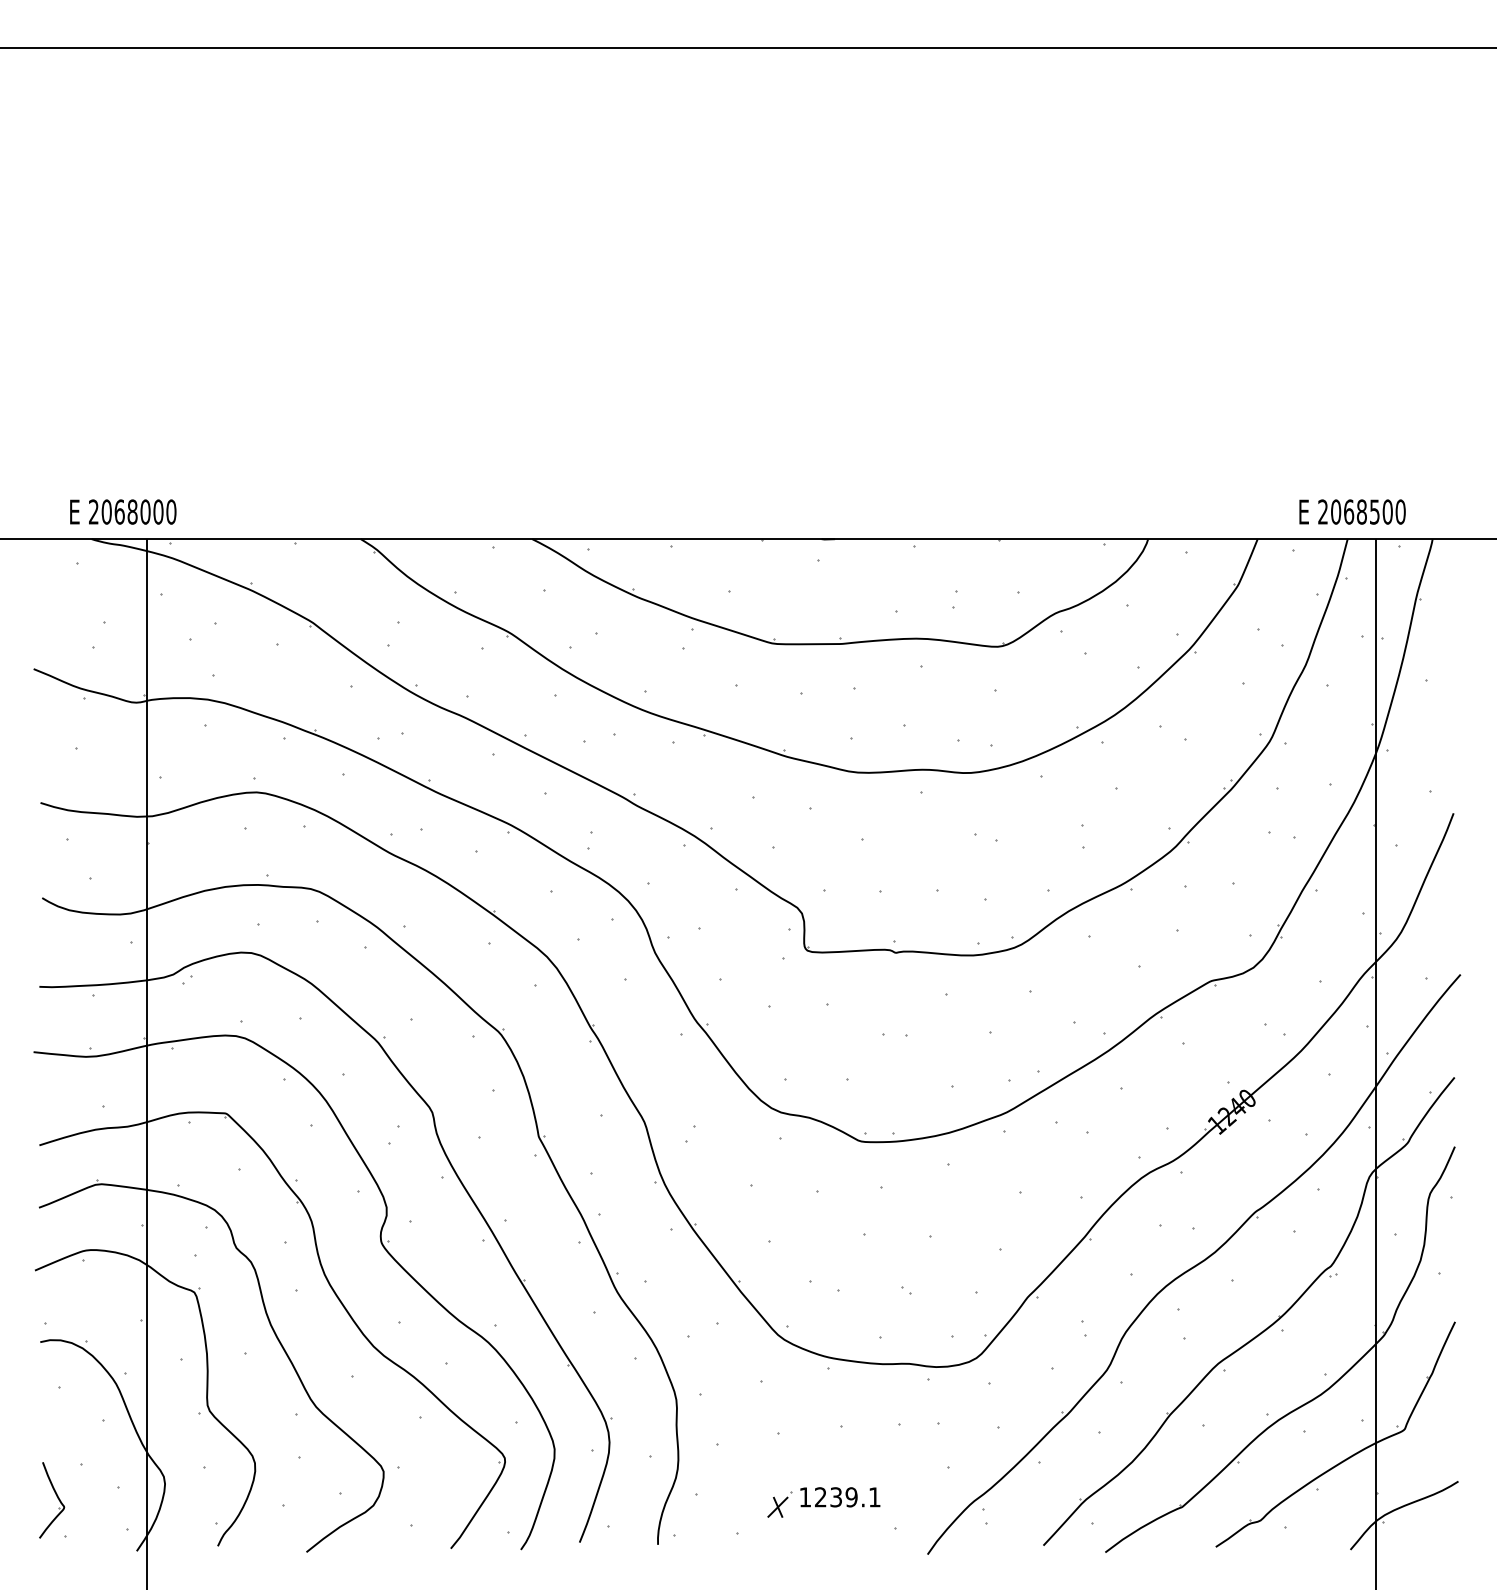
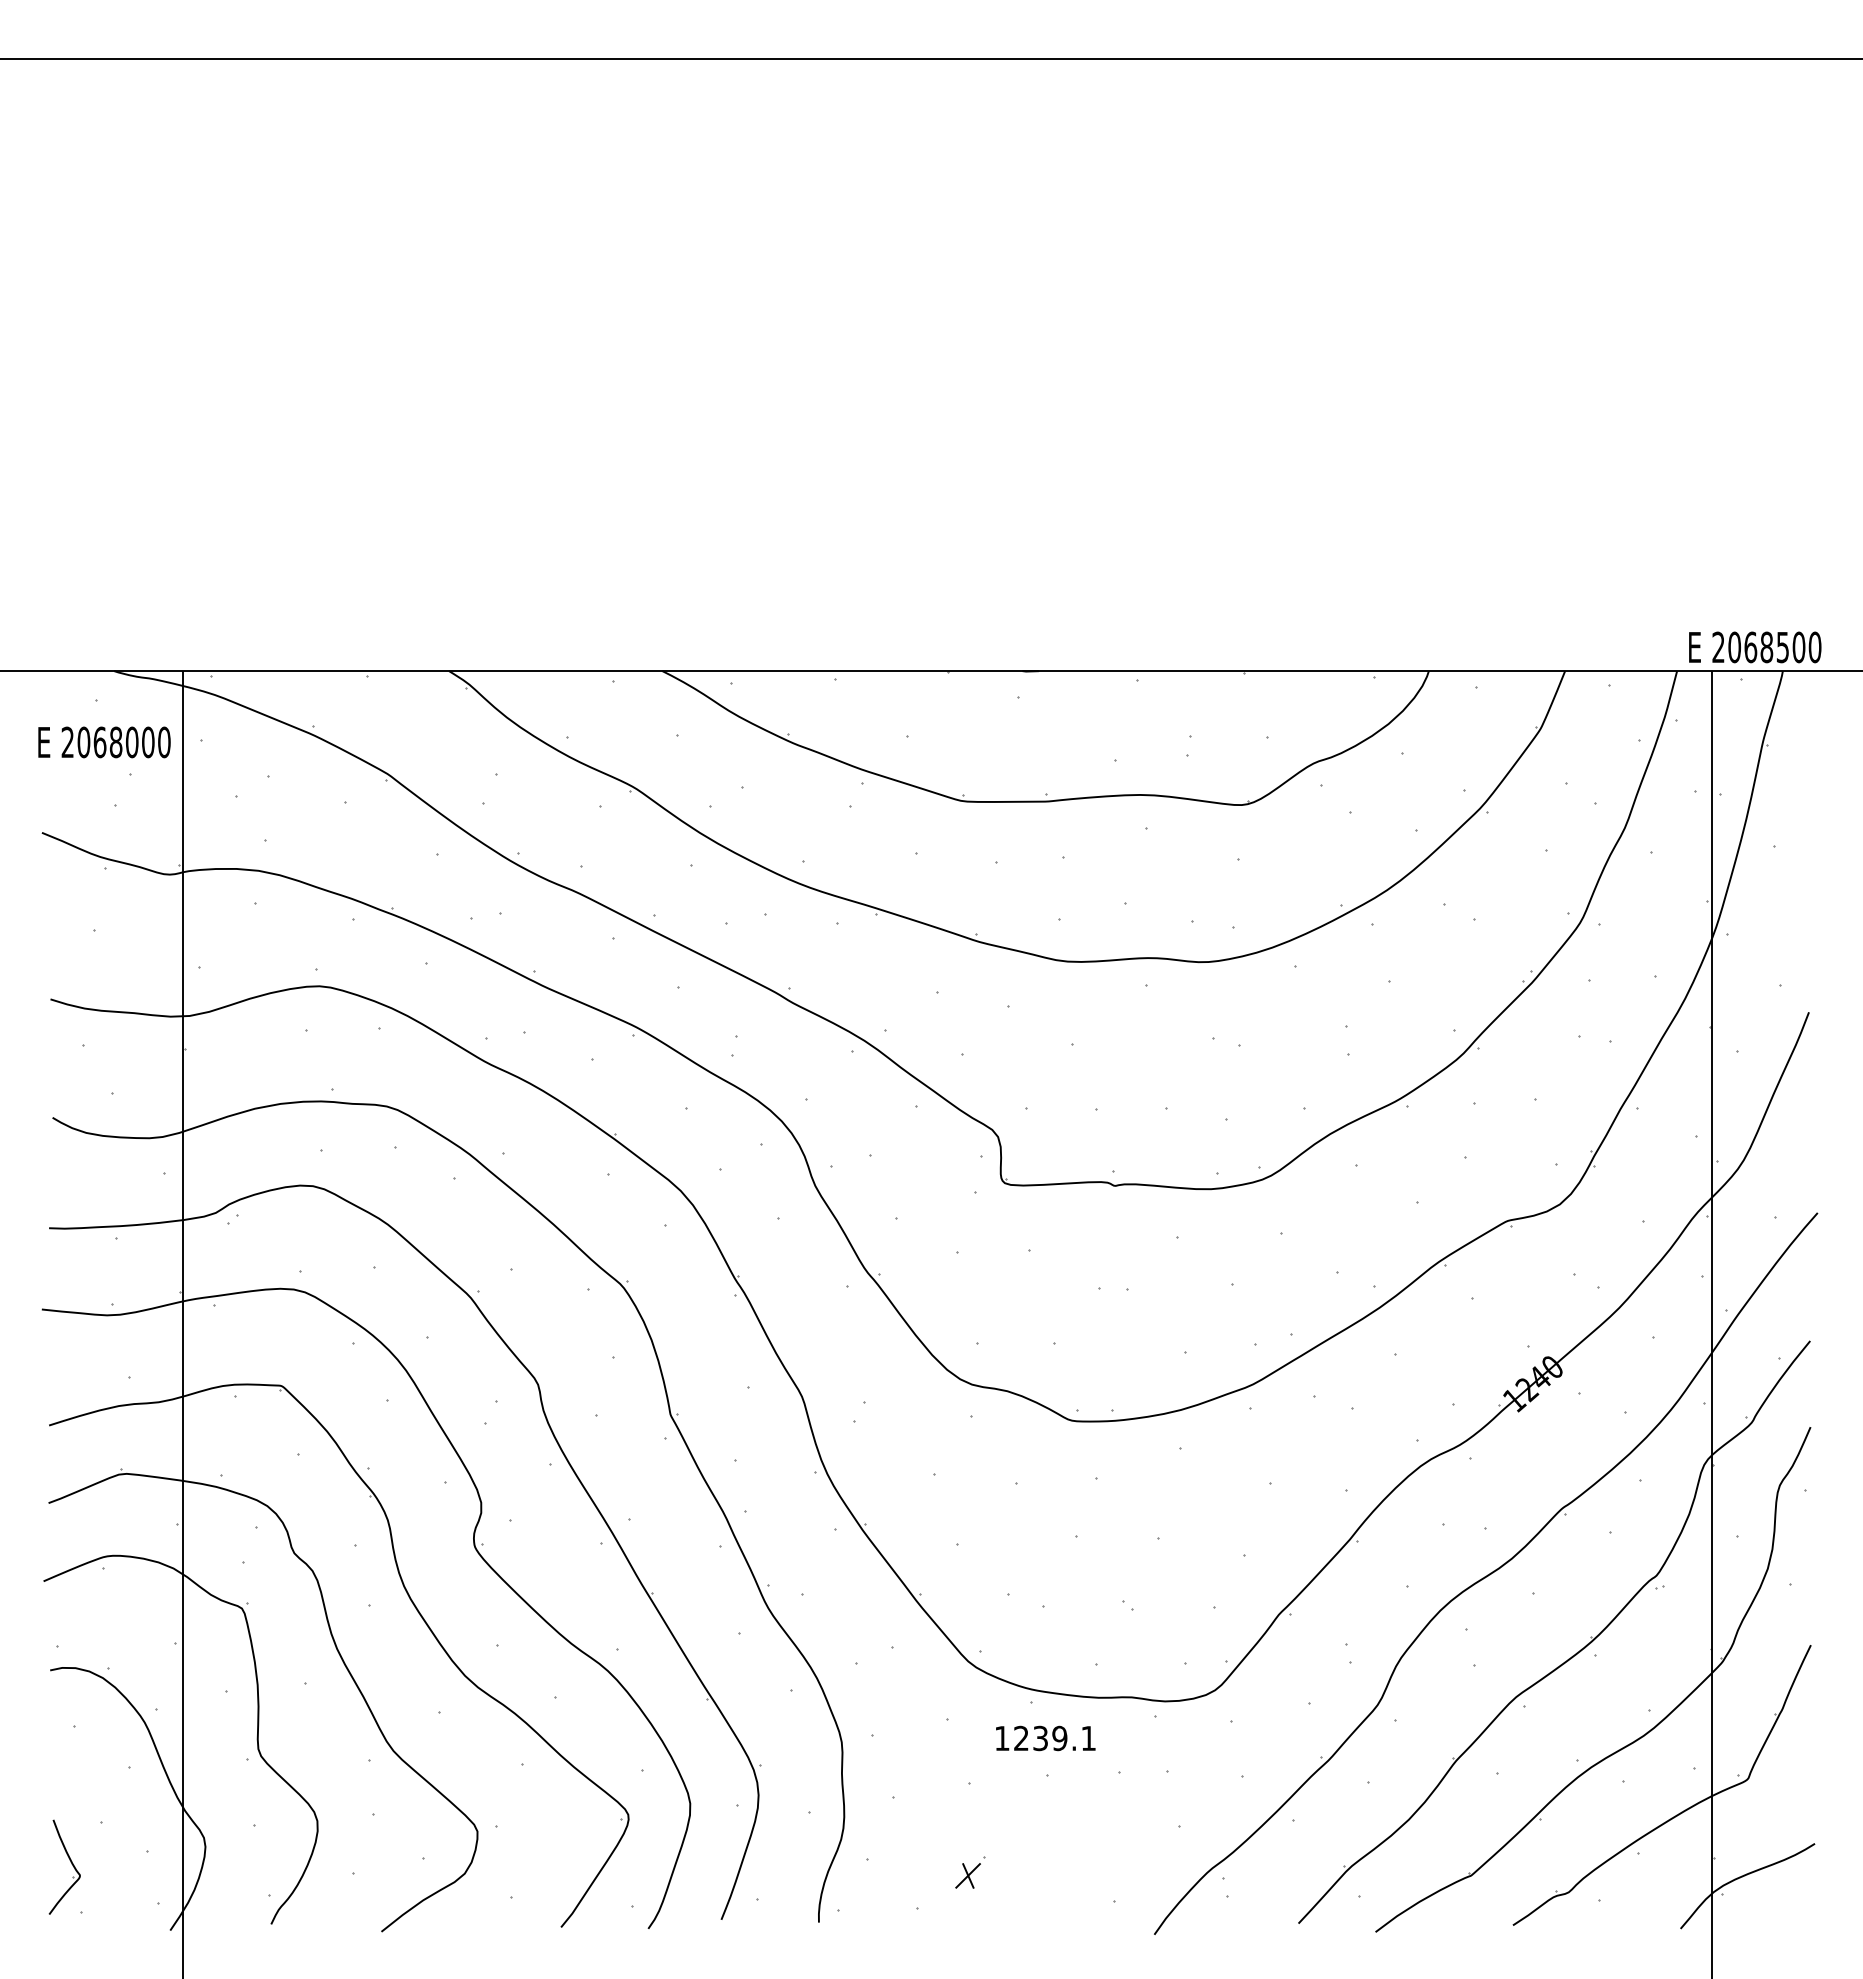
text: (123, 512) -> (104, 742), moved
text: (1352, 512) -> (1755, 647), moved
part: (840, 1497) -> (1045, 1738), moved

